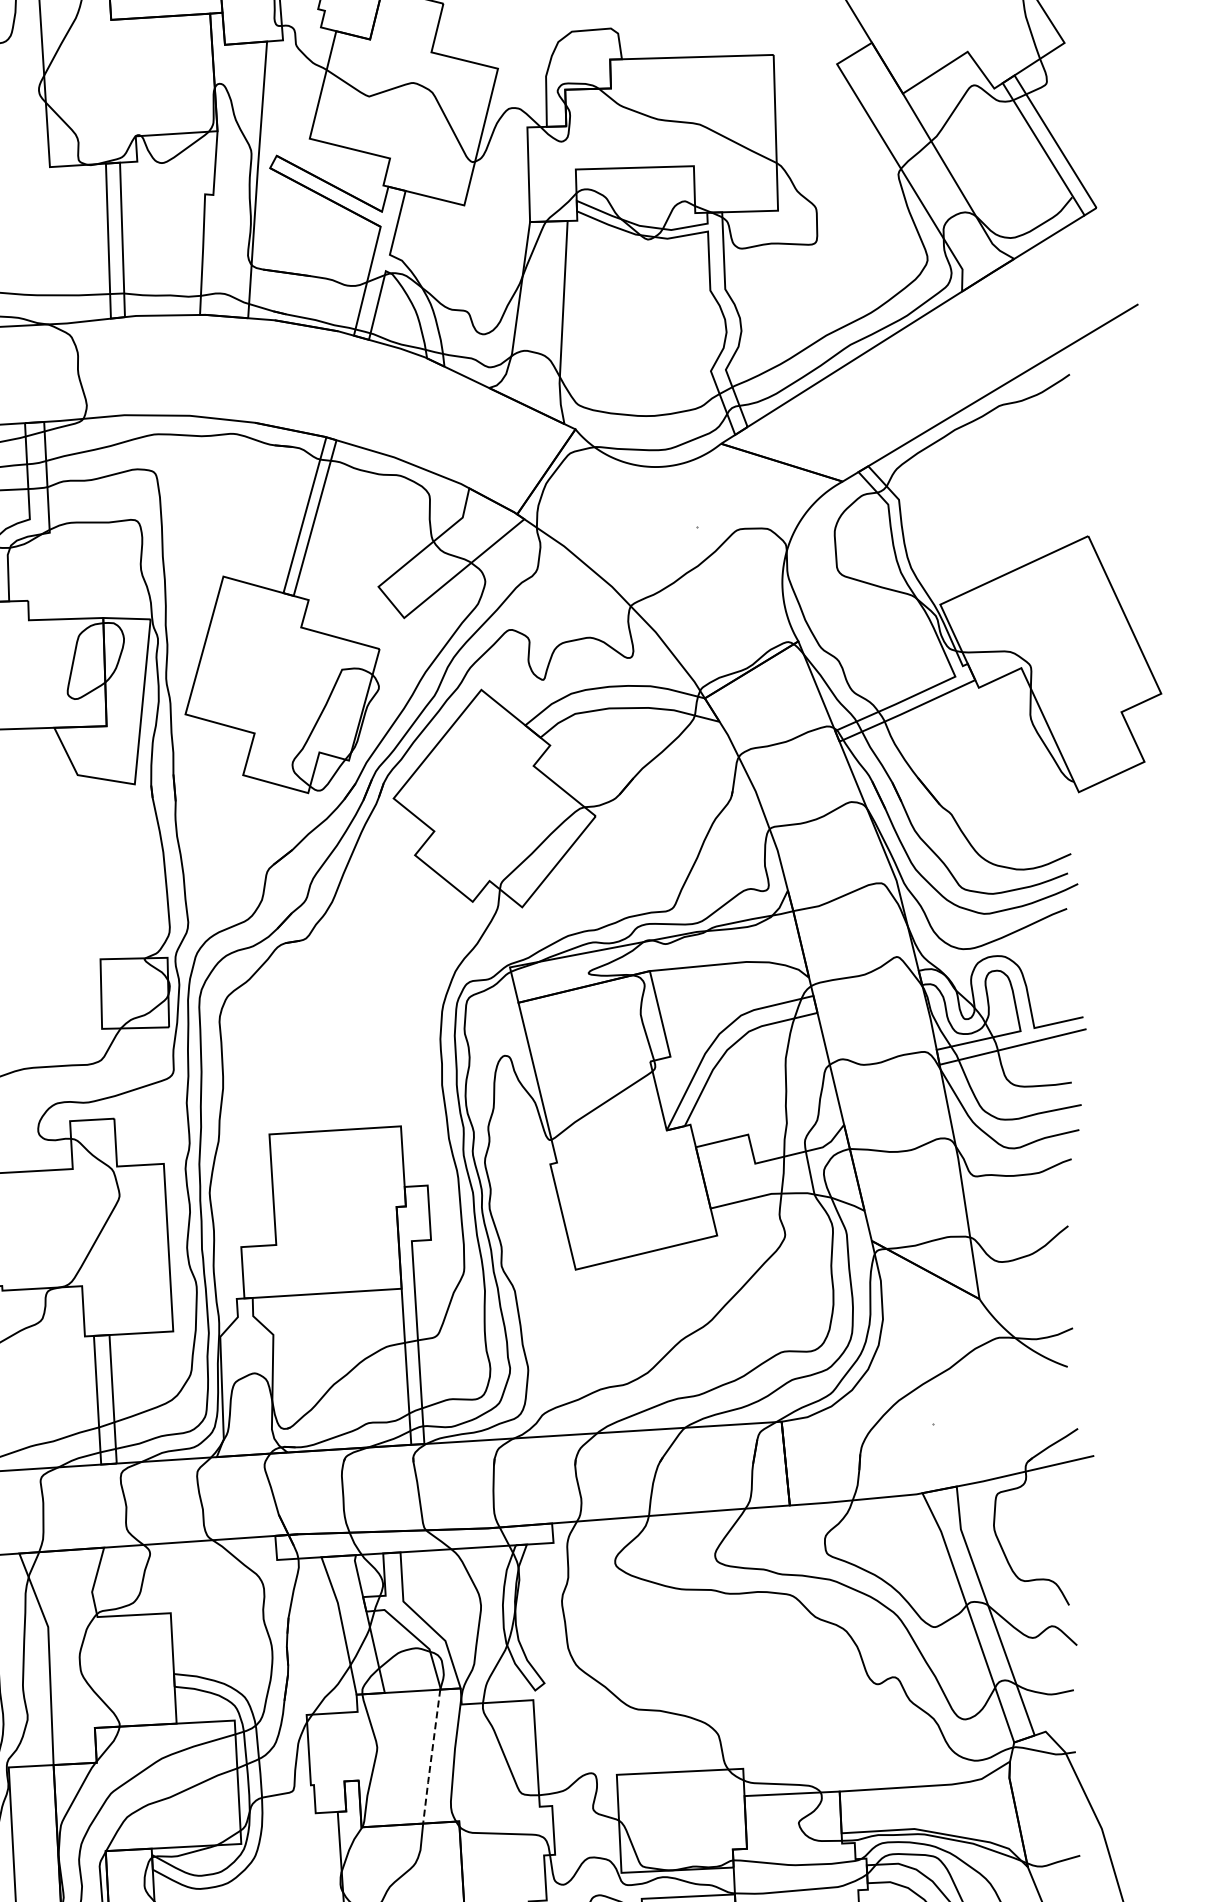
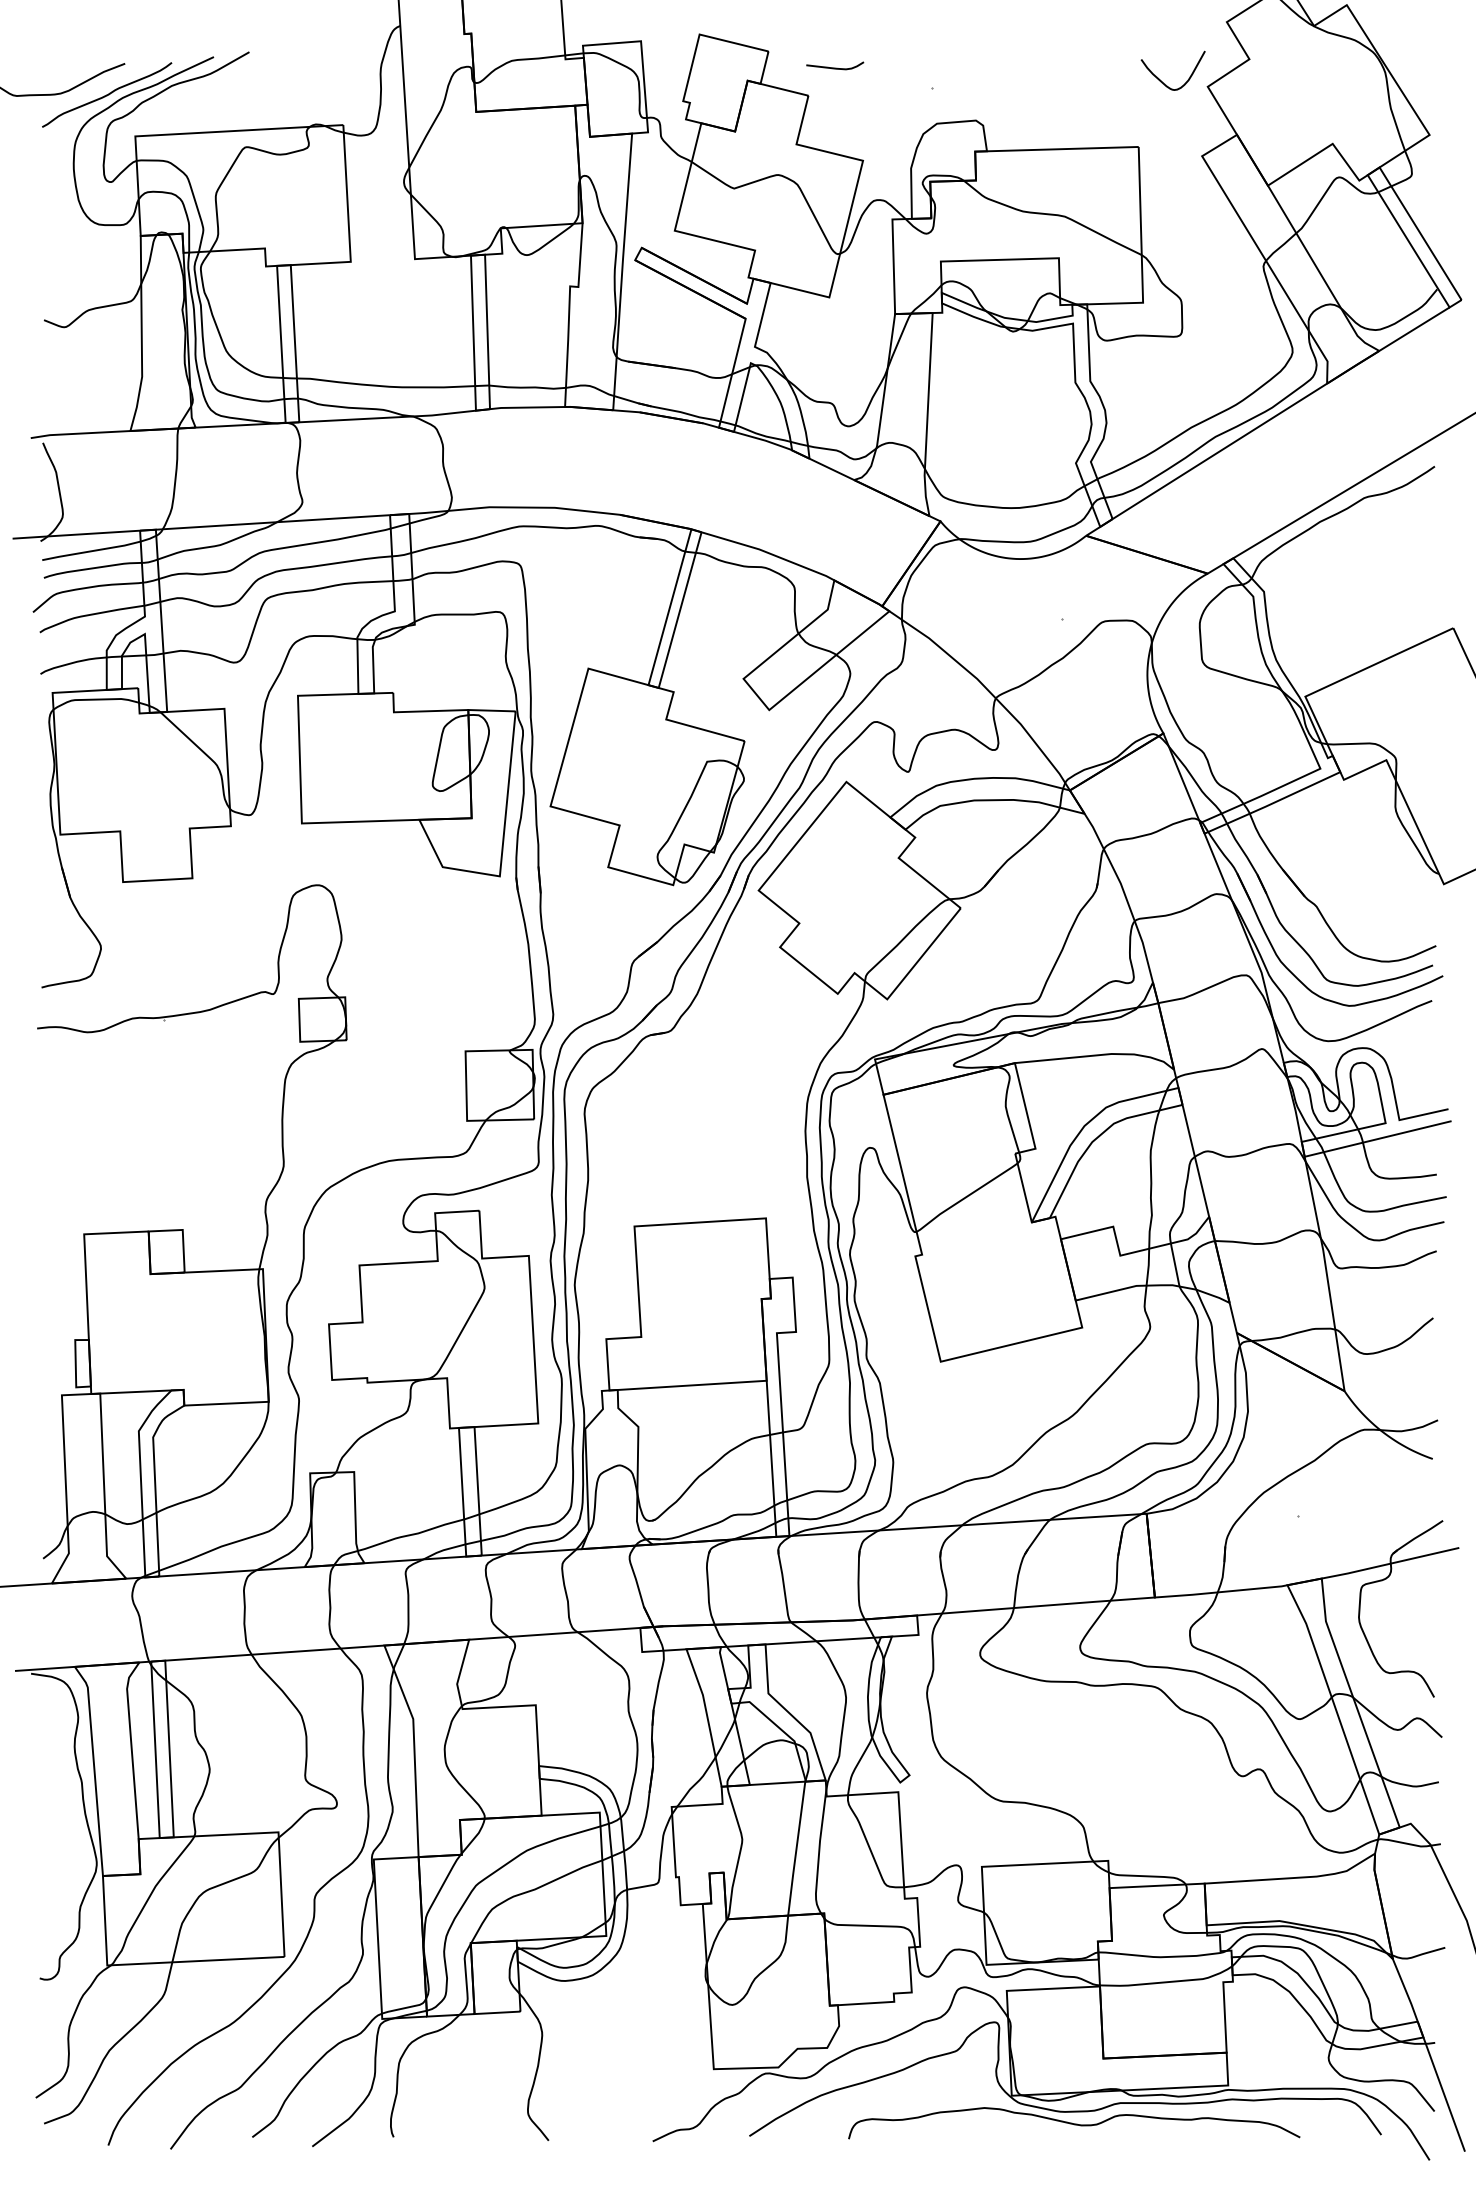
line: (431, 1757) -> (796, 1849), dashed -> solid

